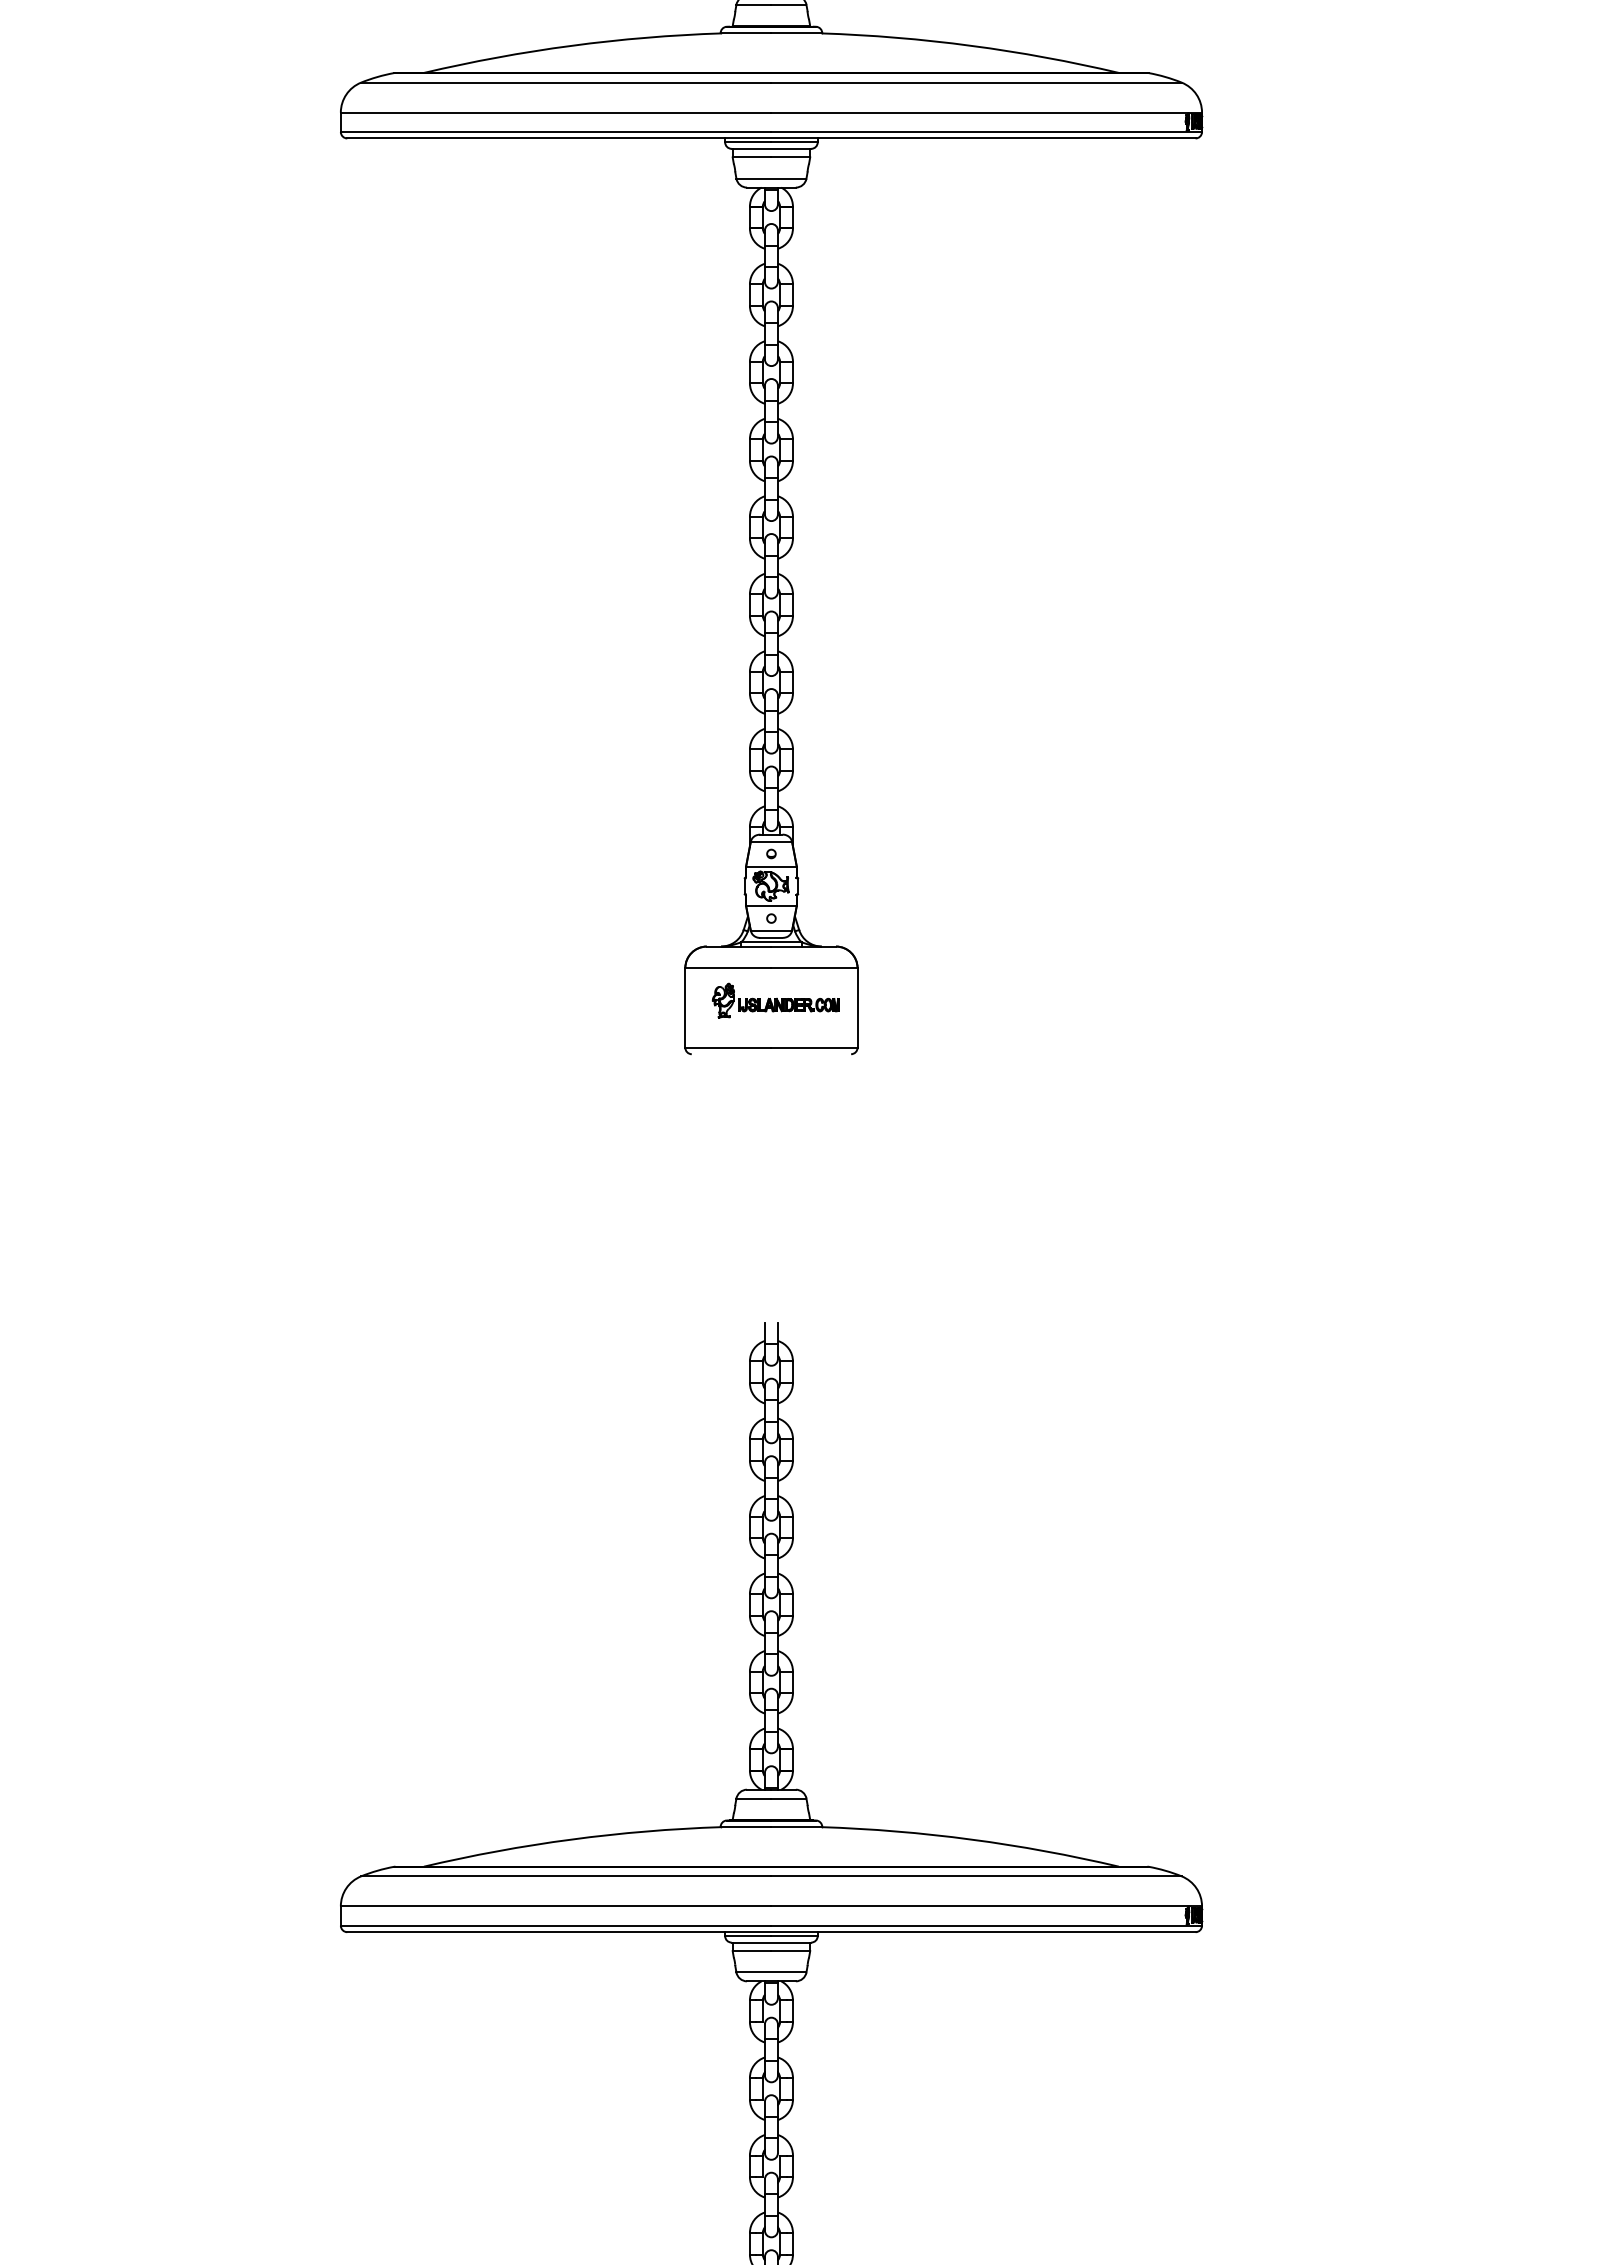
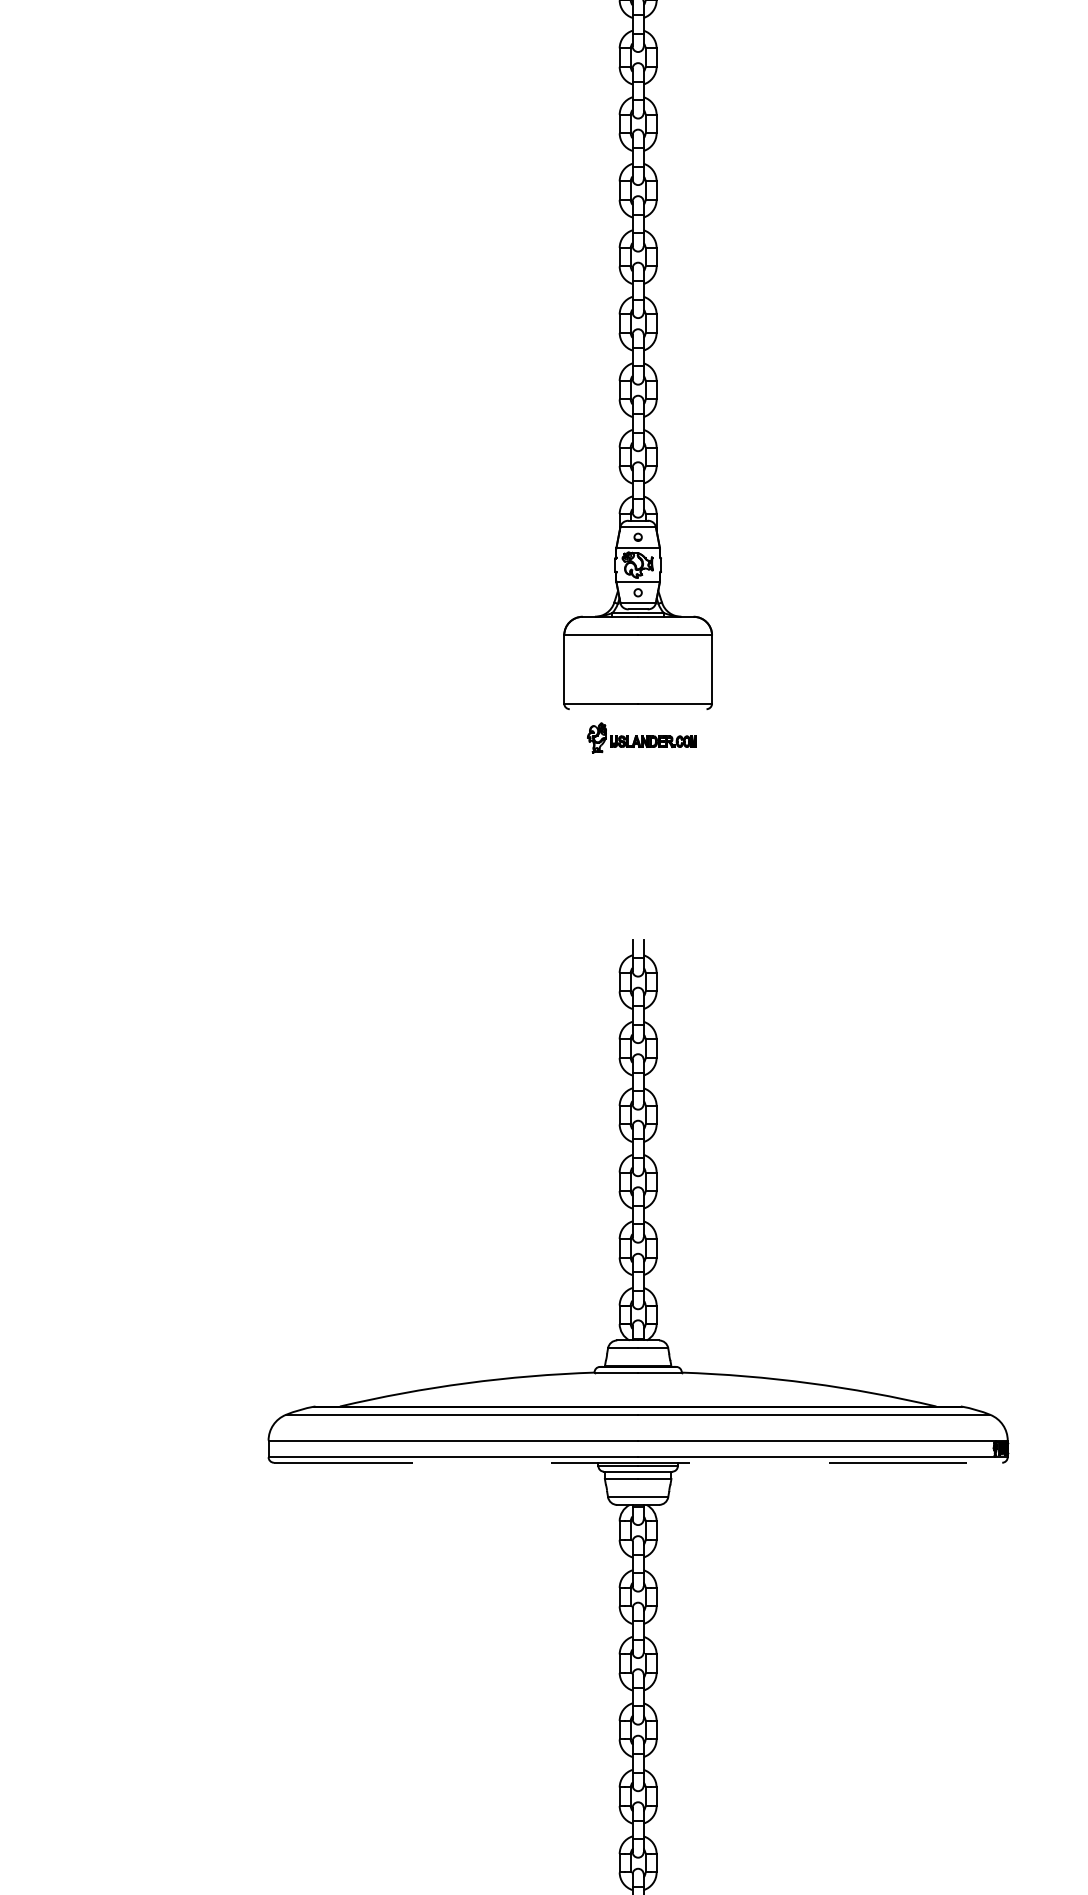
part: (775, 1000) -> (641, 737), moved
line: (771, 1932) -> (638, 1463), solid -> dashed

